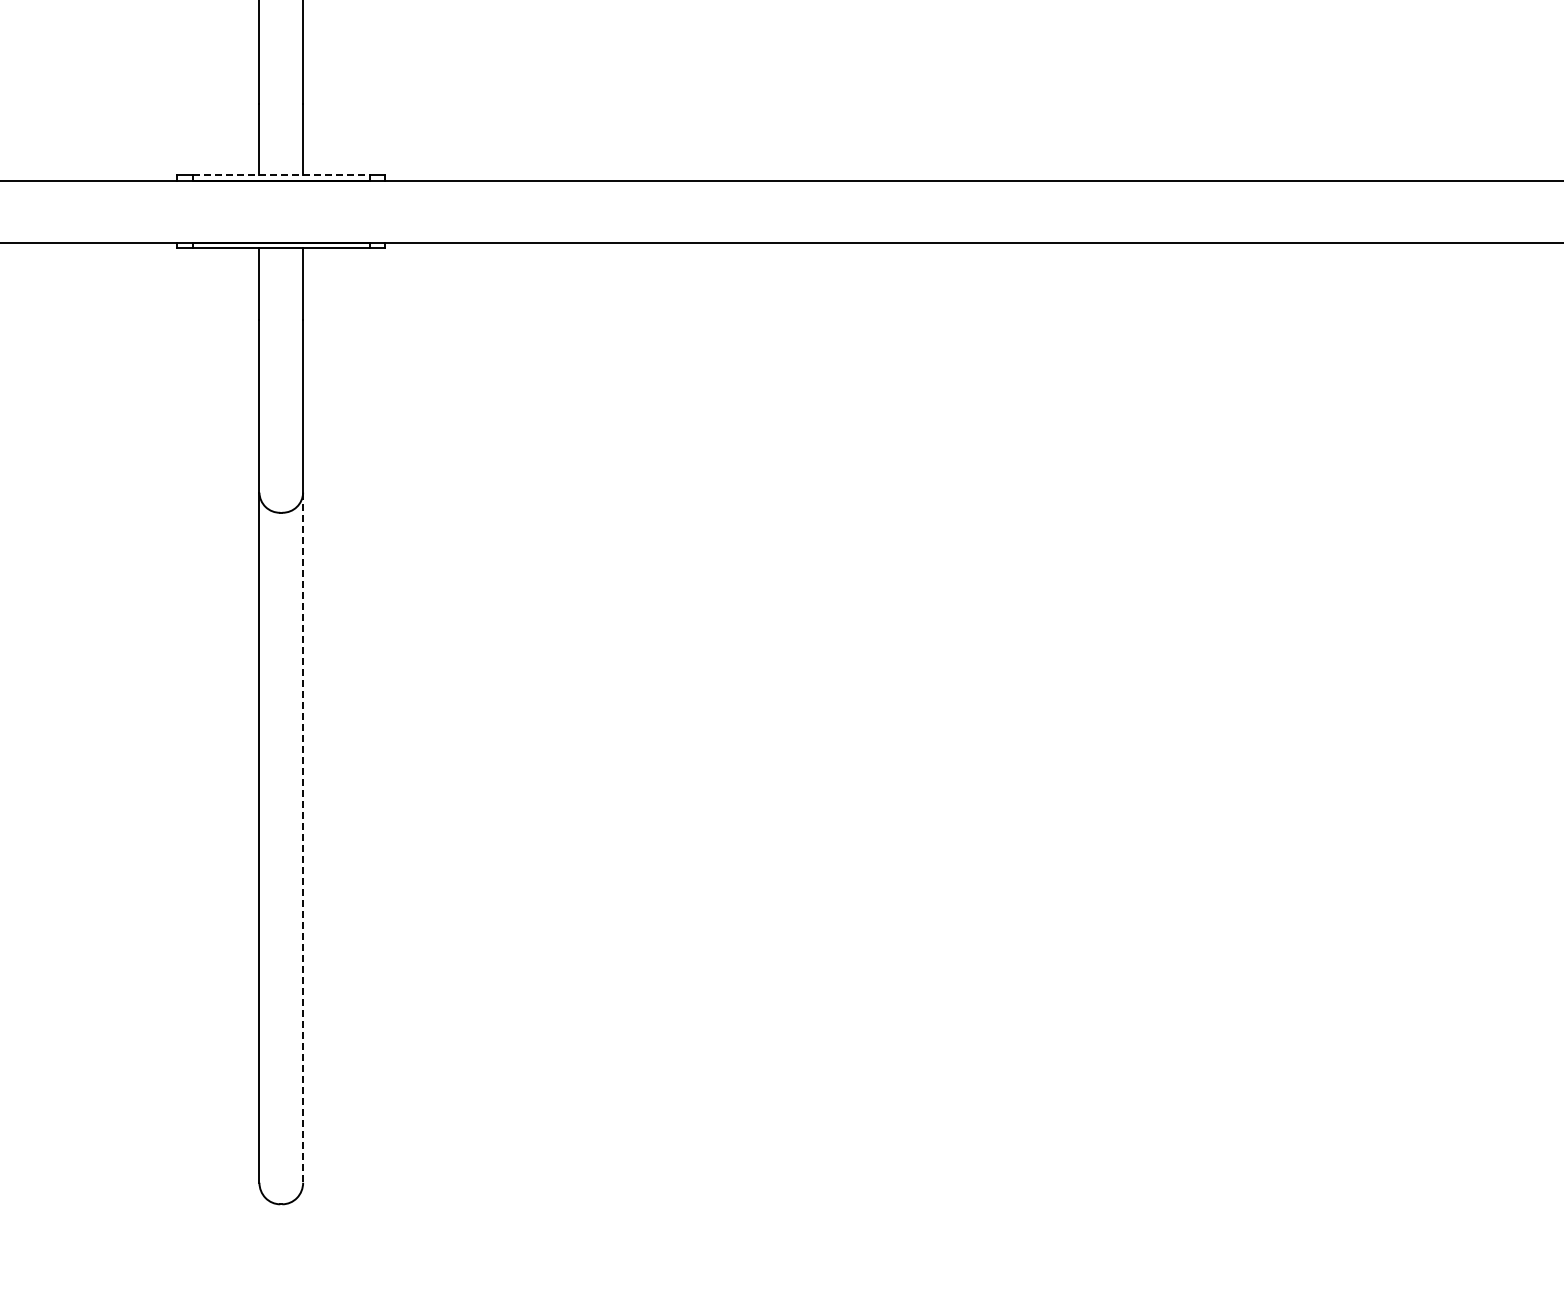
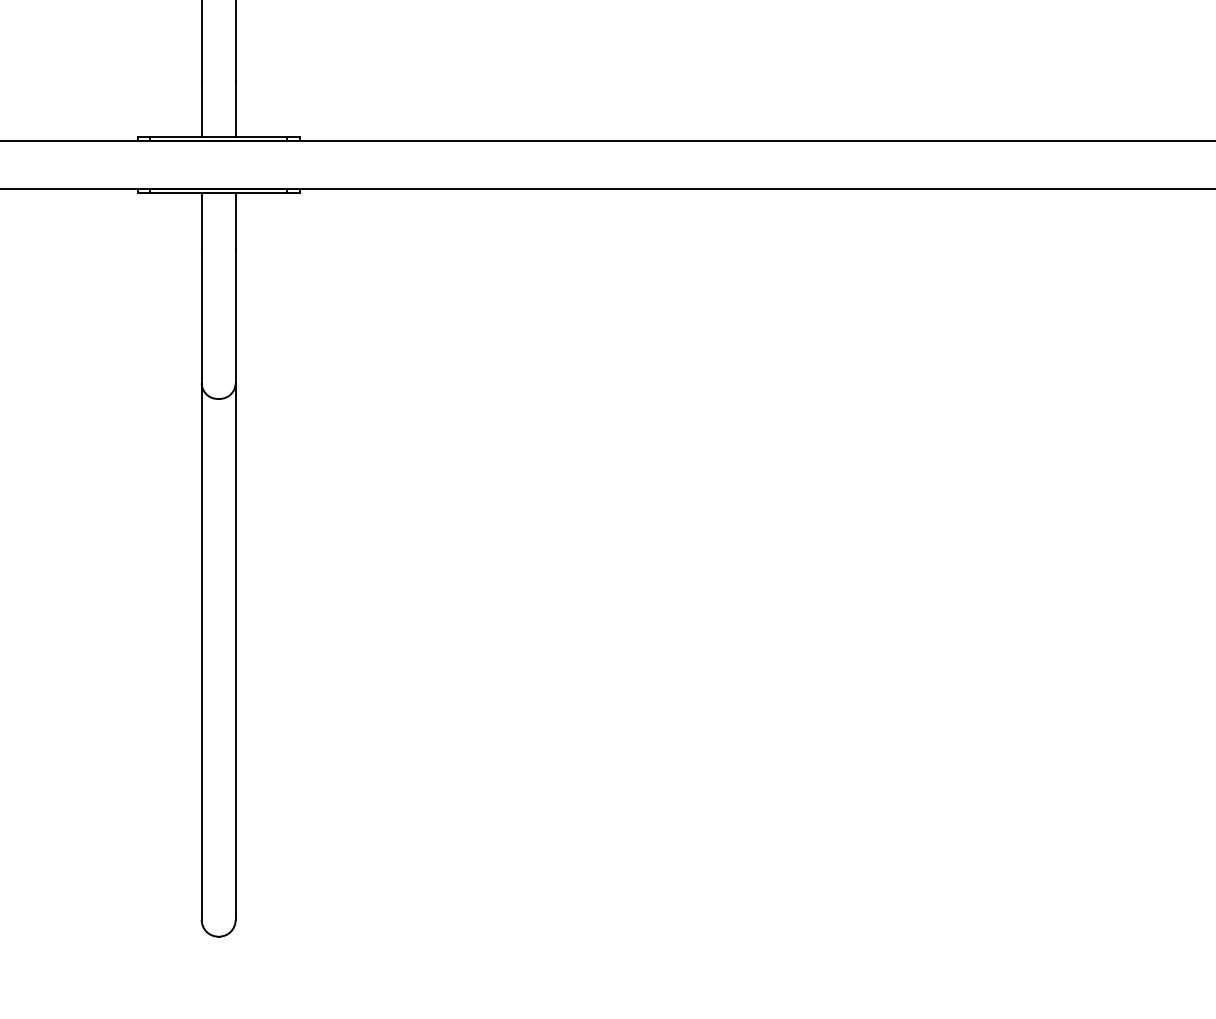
line: (281, 175) -> (218, 136), dashed -> solid
line: (303, 838) -> (235, 652), dashed -> solid

